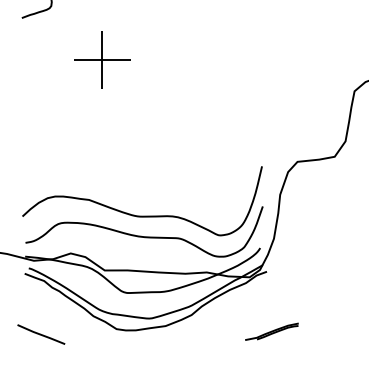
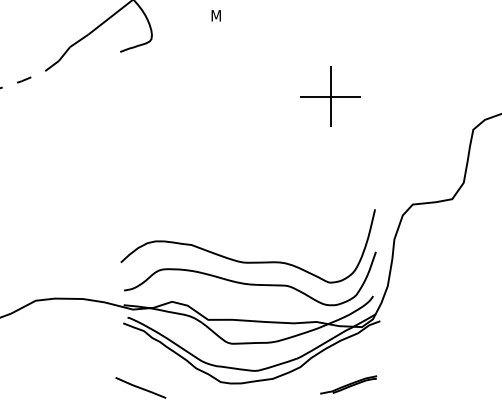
part: (102, 60) -> (330, 96), moved
part: (271, 331) -> (348, 384), moved

